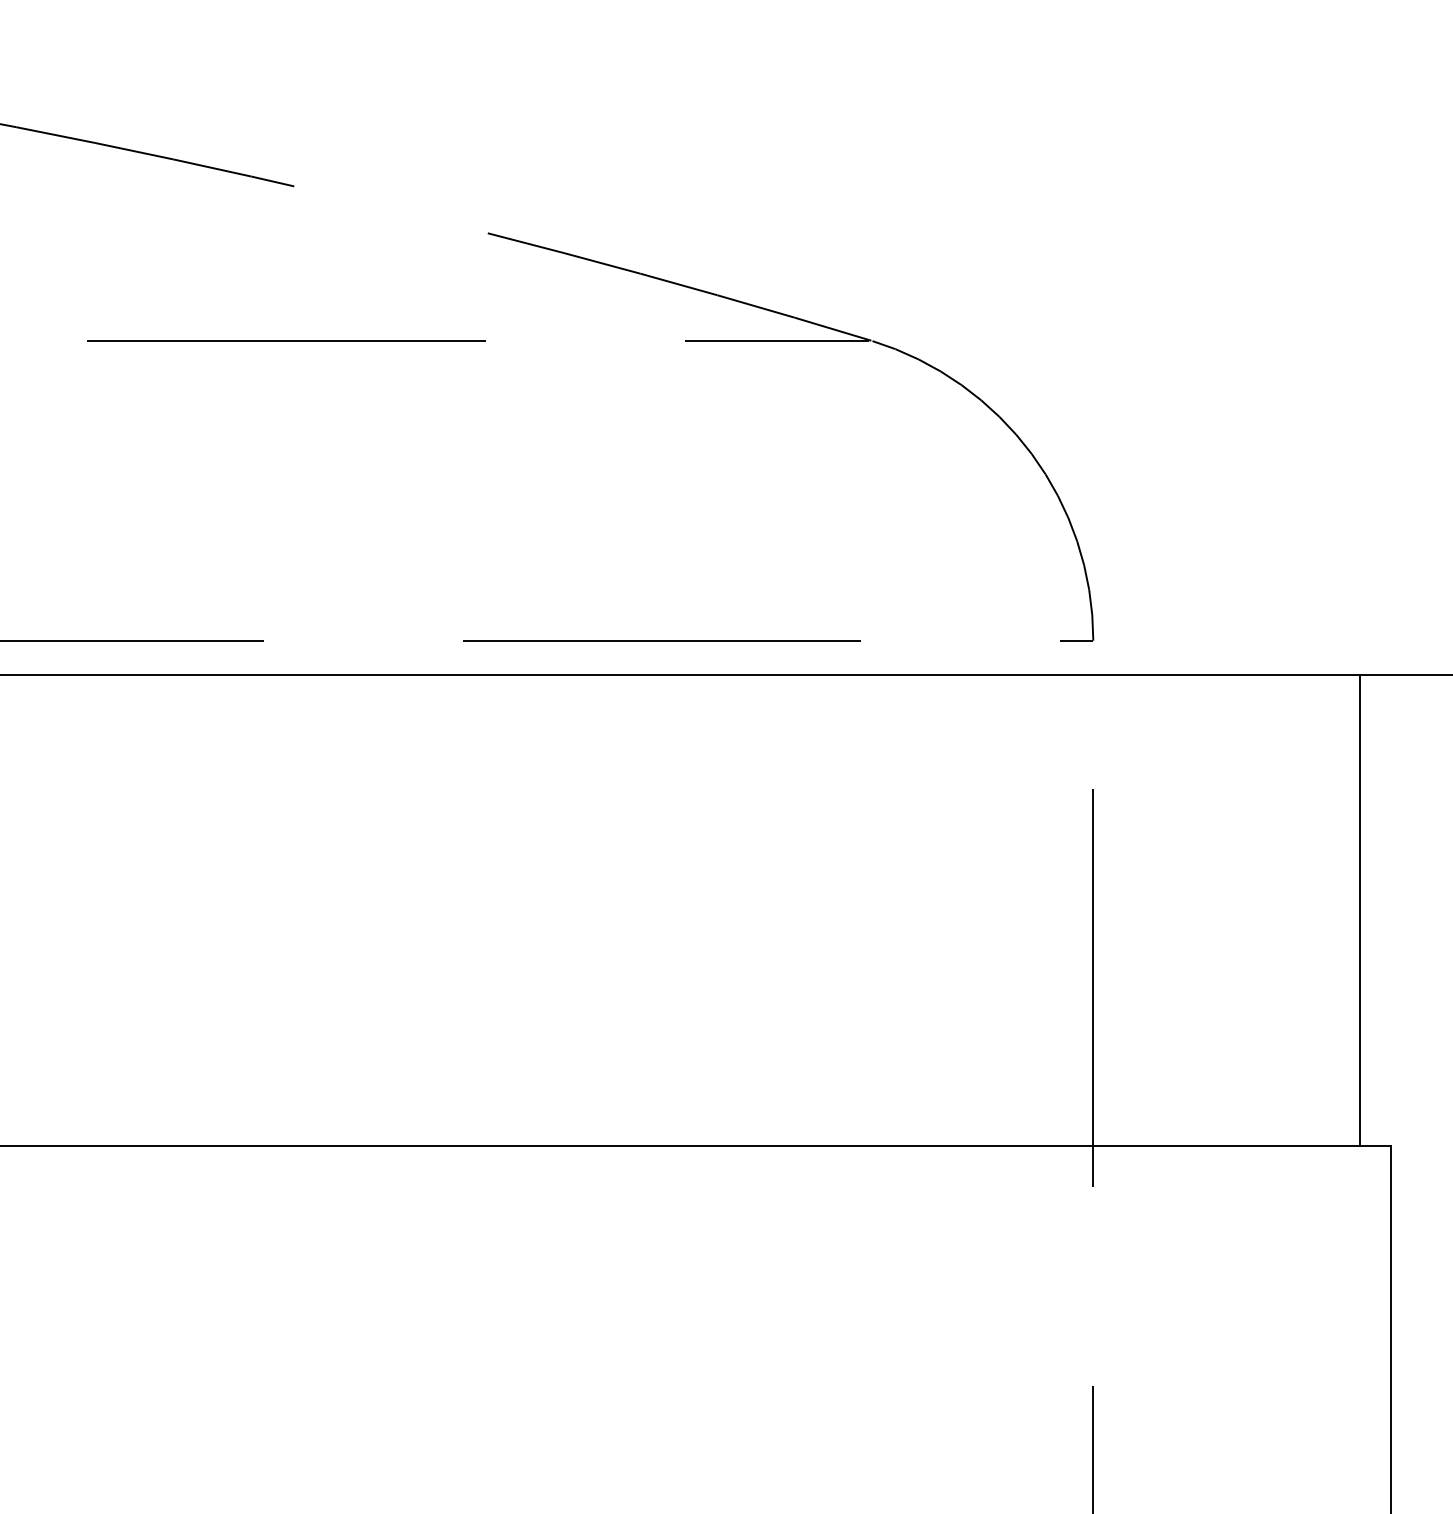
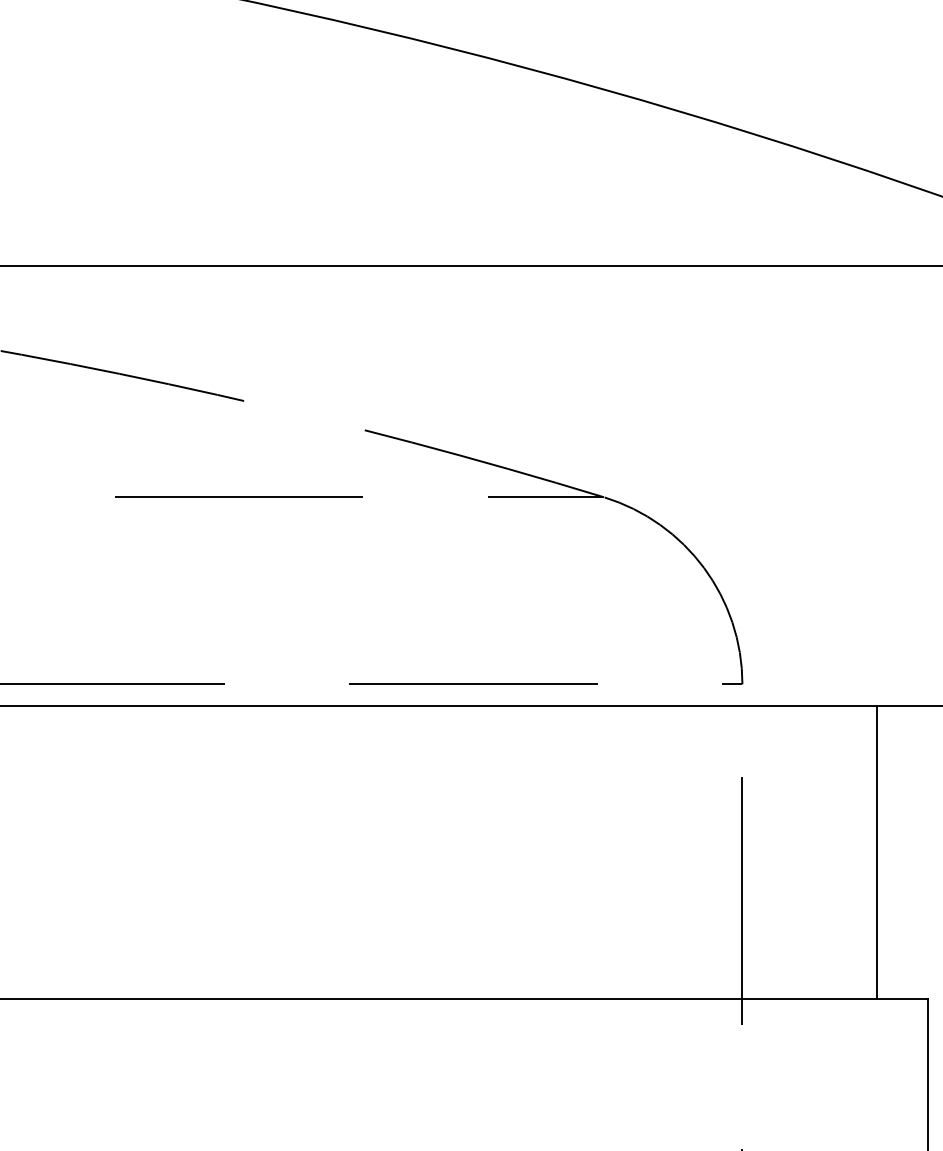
line: (1359, 910) -> (876, 852), moved

